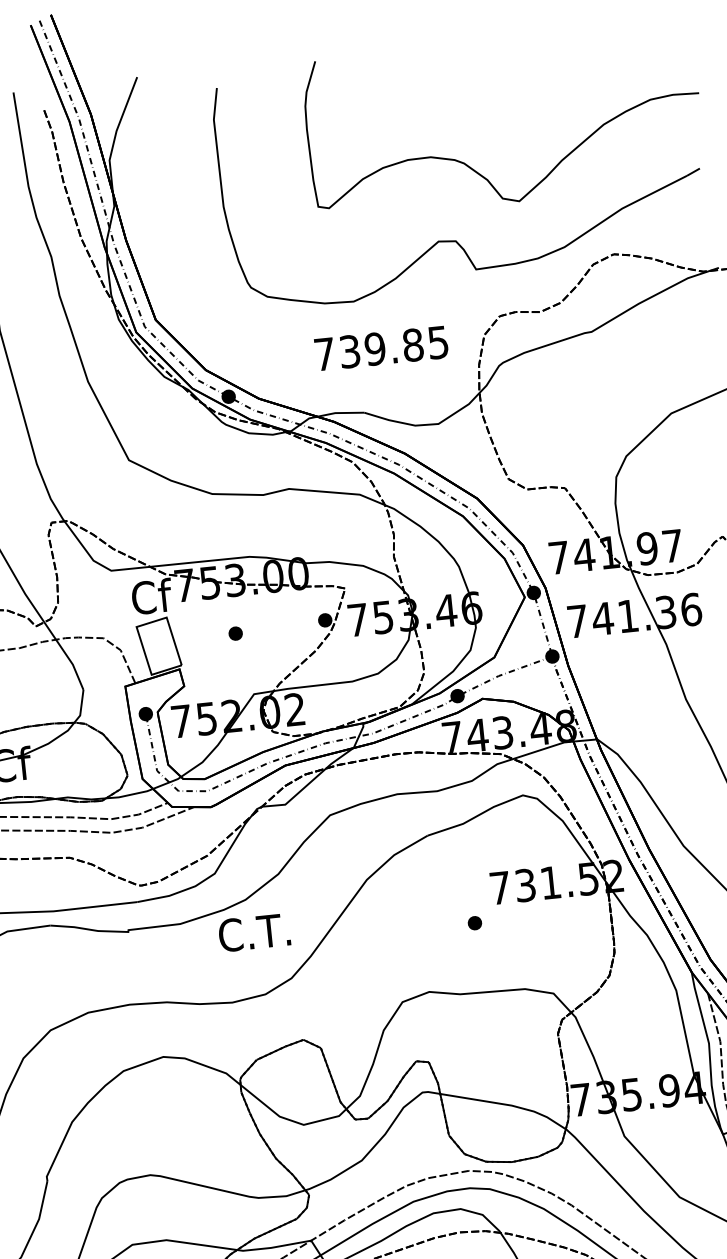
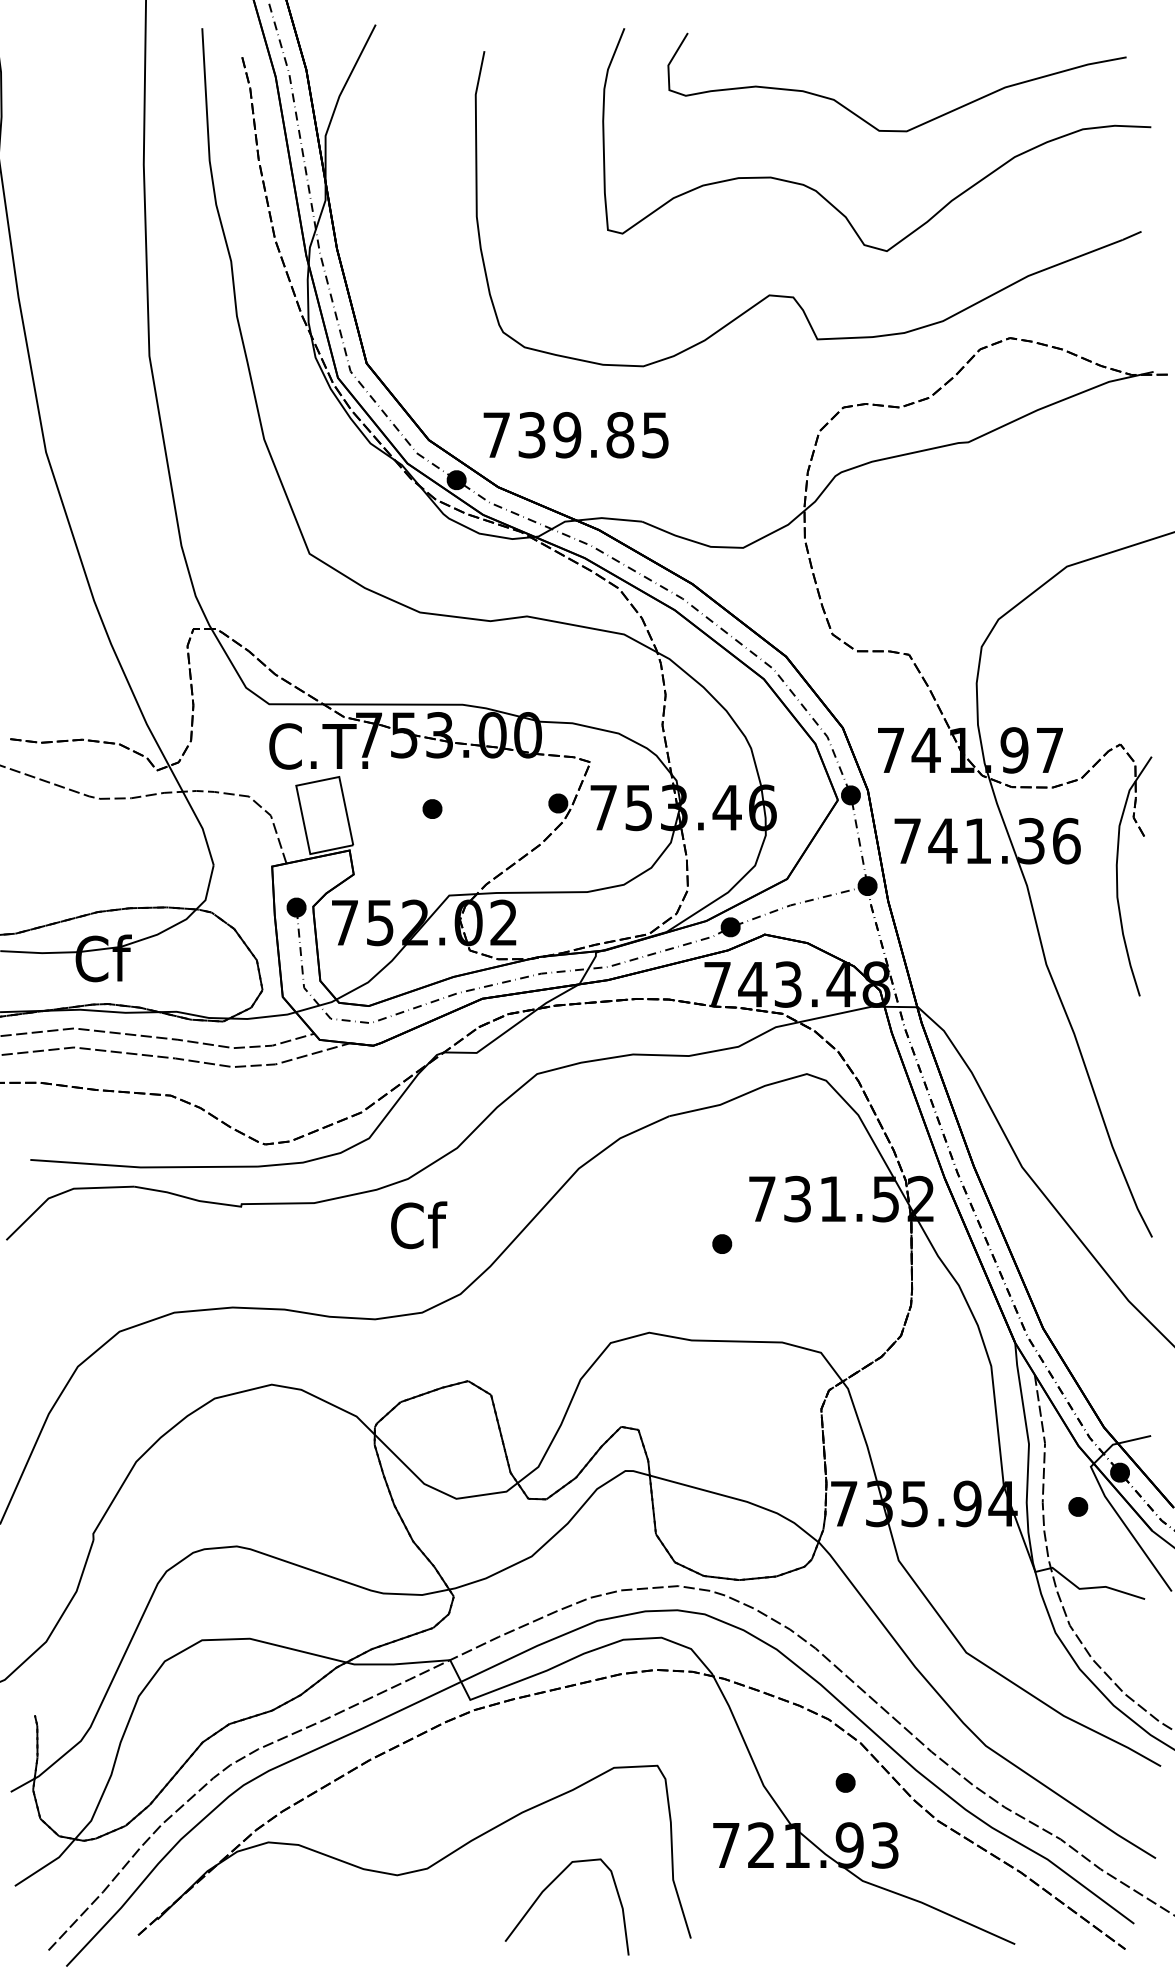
curve: (529, 110) -> (914, 126), added
text: (381, 348) -> (575, 435), moved
text: (149, 596) -> (318, 745), Cf -> C.T.
text: (254, 932) -> (415, 1225), C.T. -> Cf

